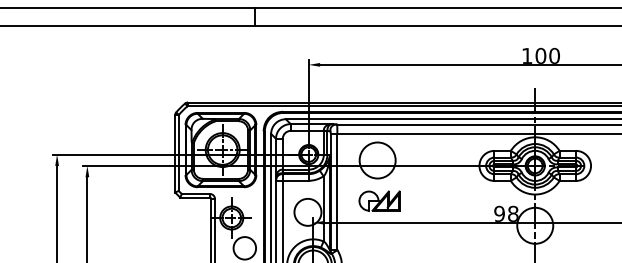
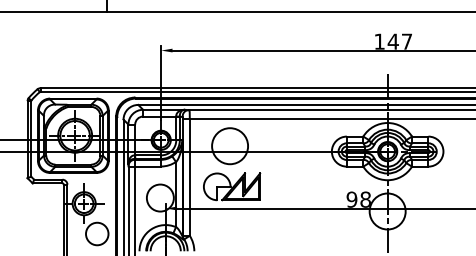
text: (547, 55) -> (399, 41), 100 -> 147
part: (379, 200) -> (231, 186), size x1.4

